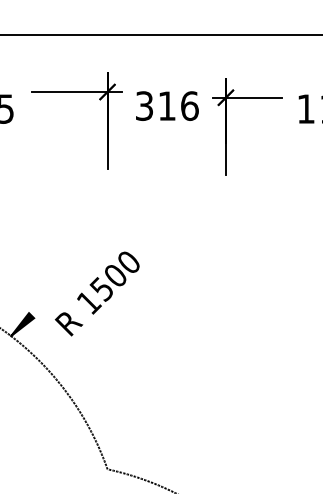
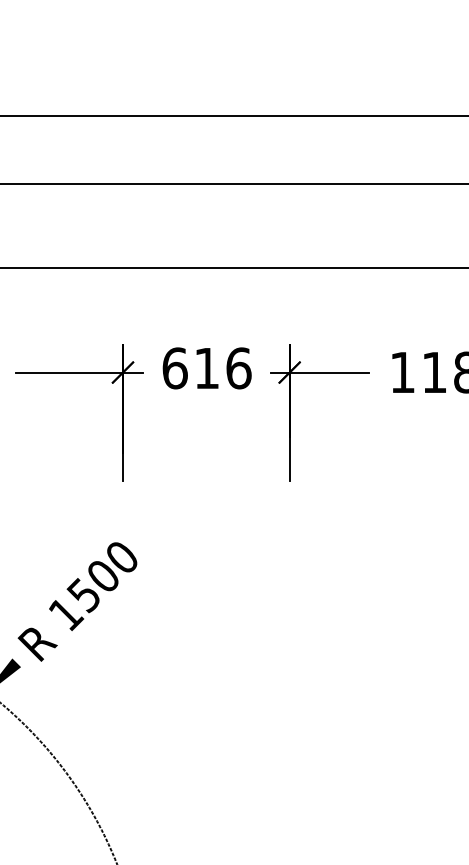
part: (76, 92) -> (79, 373), moved
text: (144, 106) -> (174, 368), 316 -> 616
part: (226, 126) -> (290, 412), moved
text: (97, 293) -> (77, 601), moved

